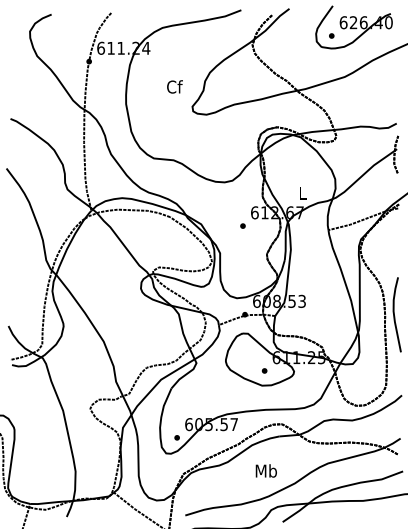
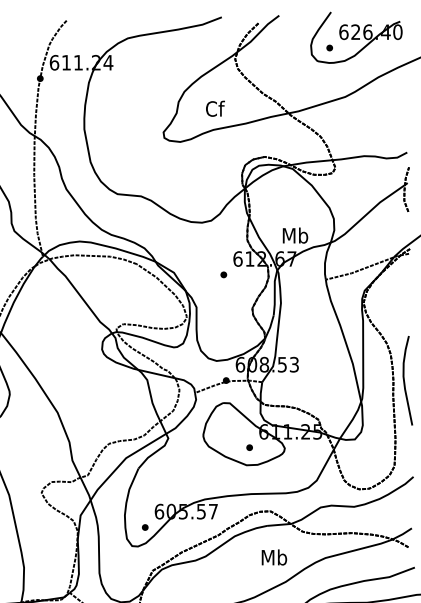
text: (174, 86) -> (214, 108), moved
text: (302, 192) -> (294, 234), L -> Mb
text: (265, 470) -> (273, 556), moved

